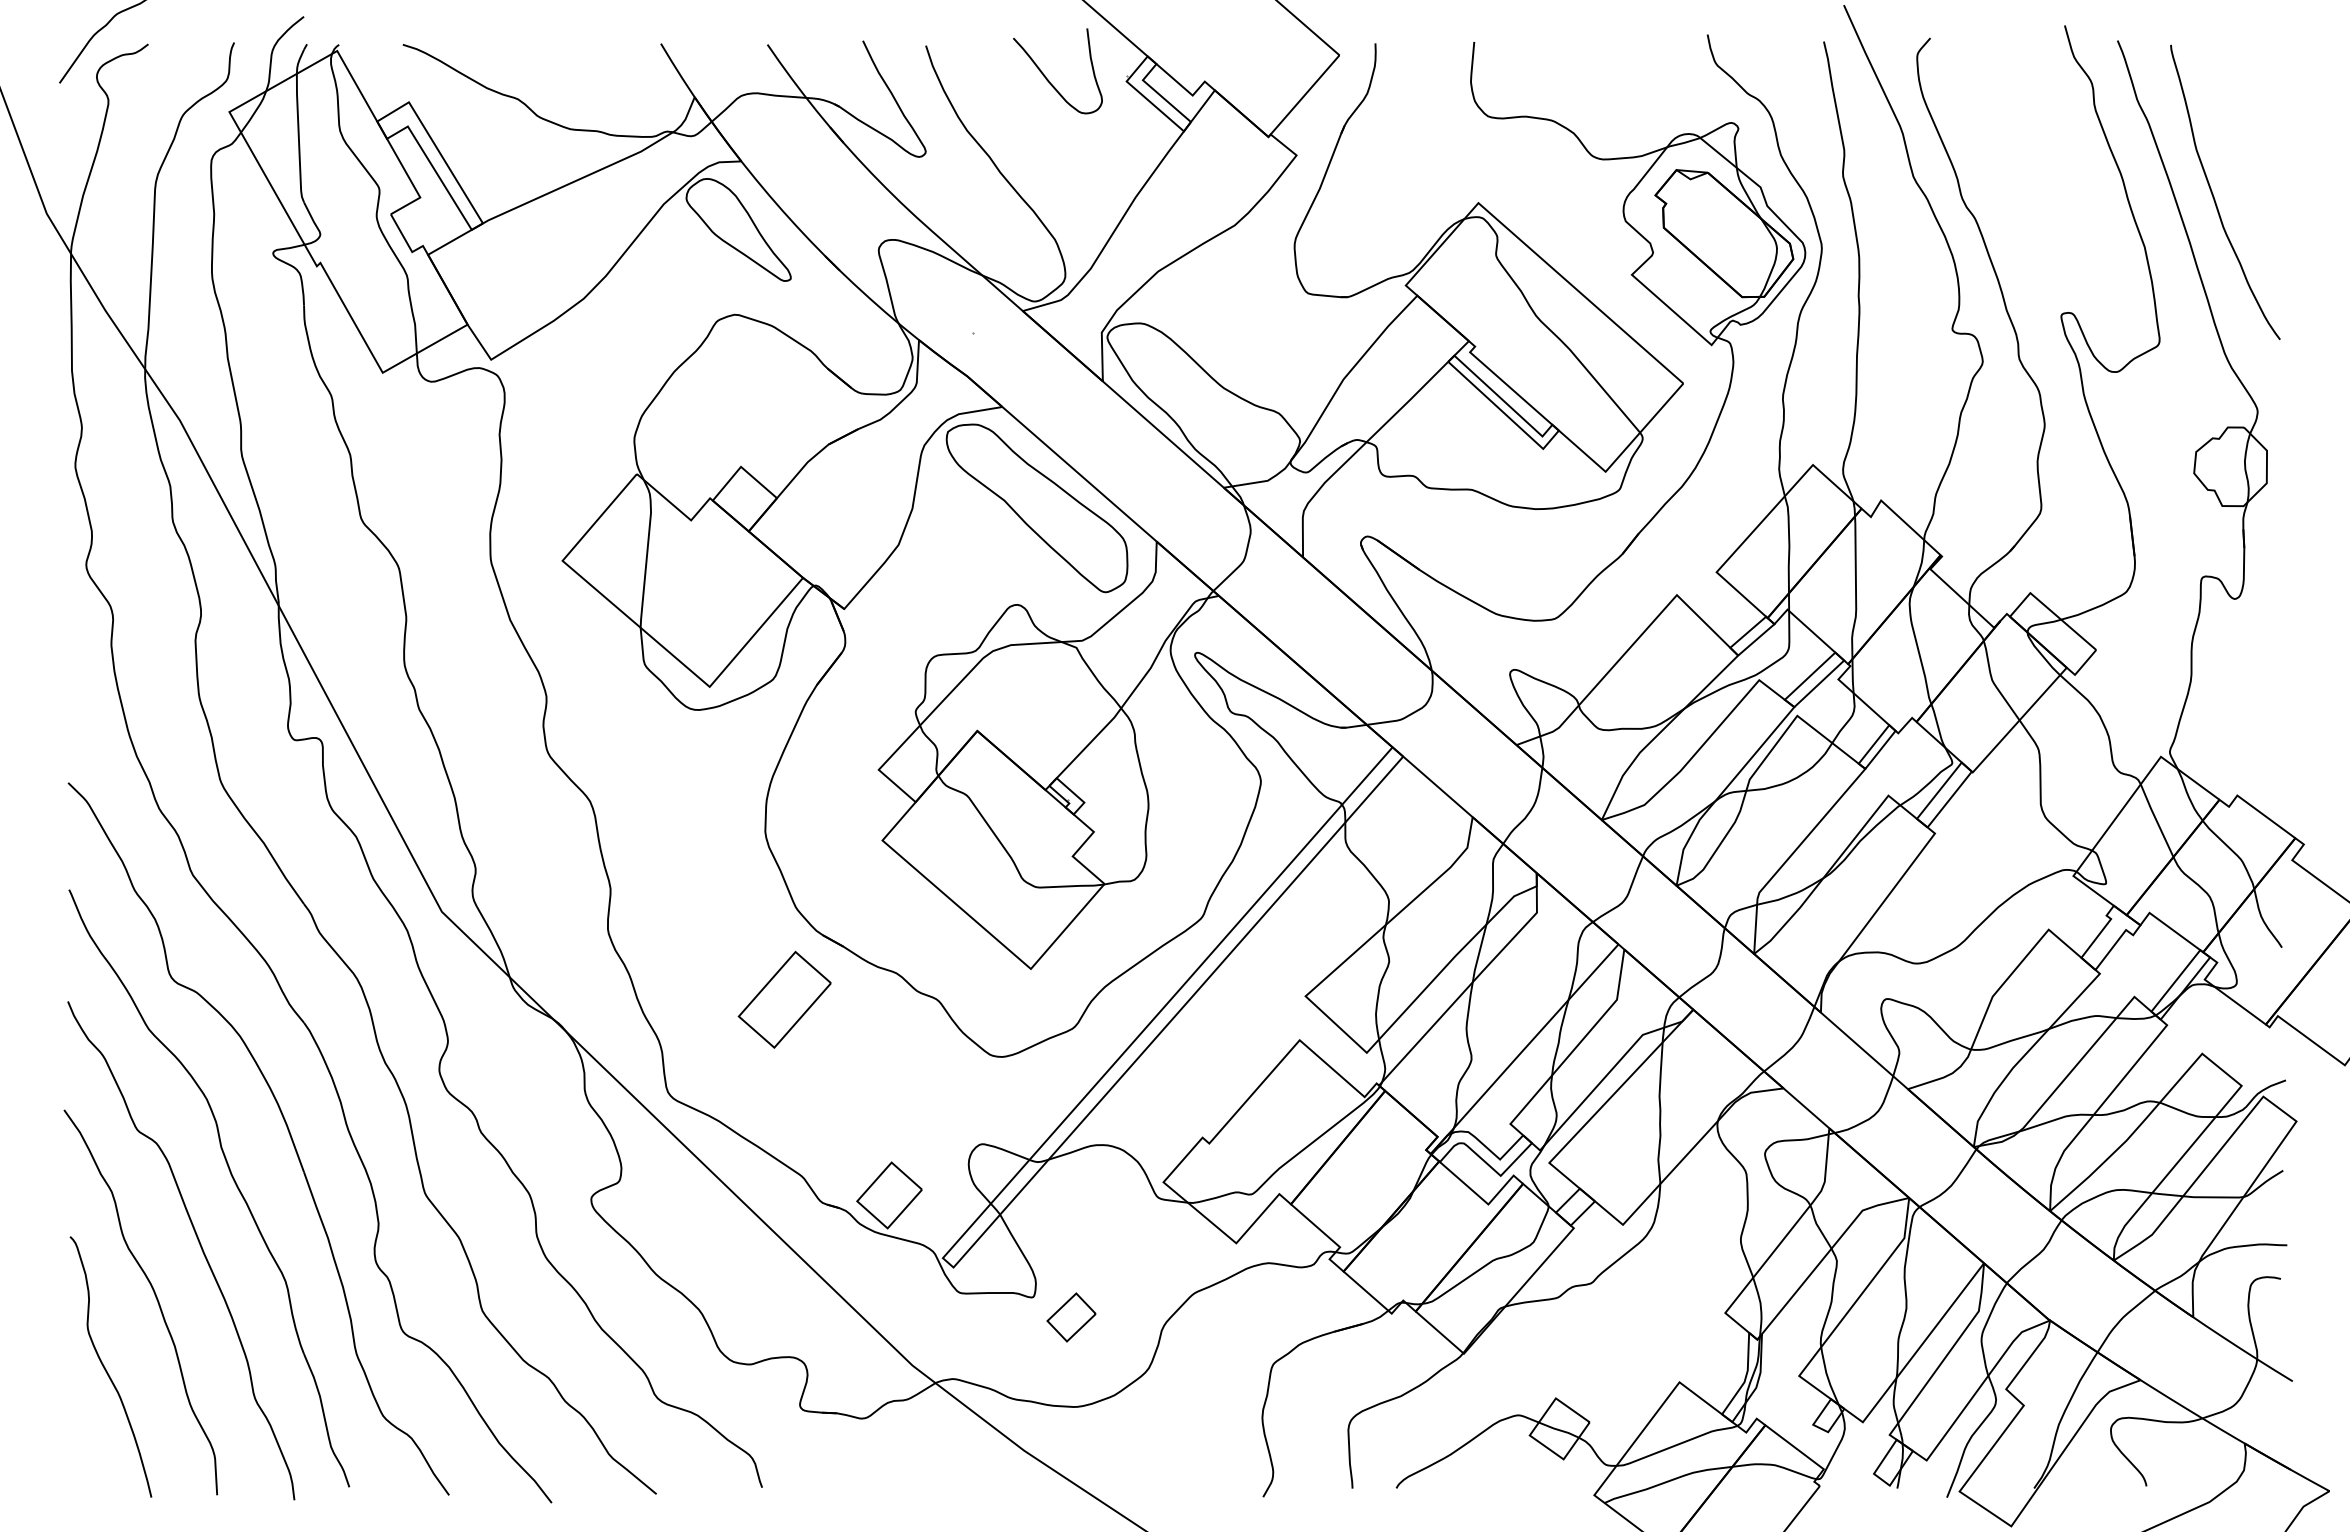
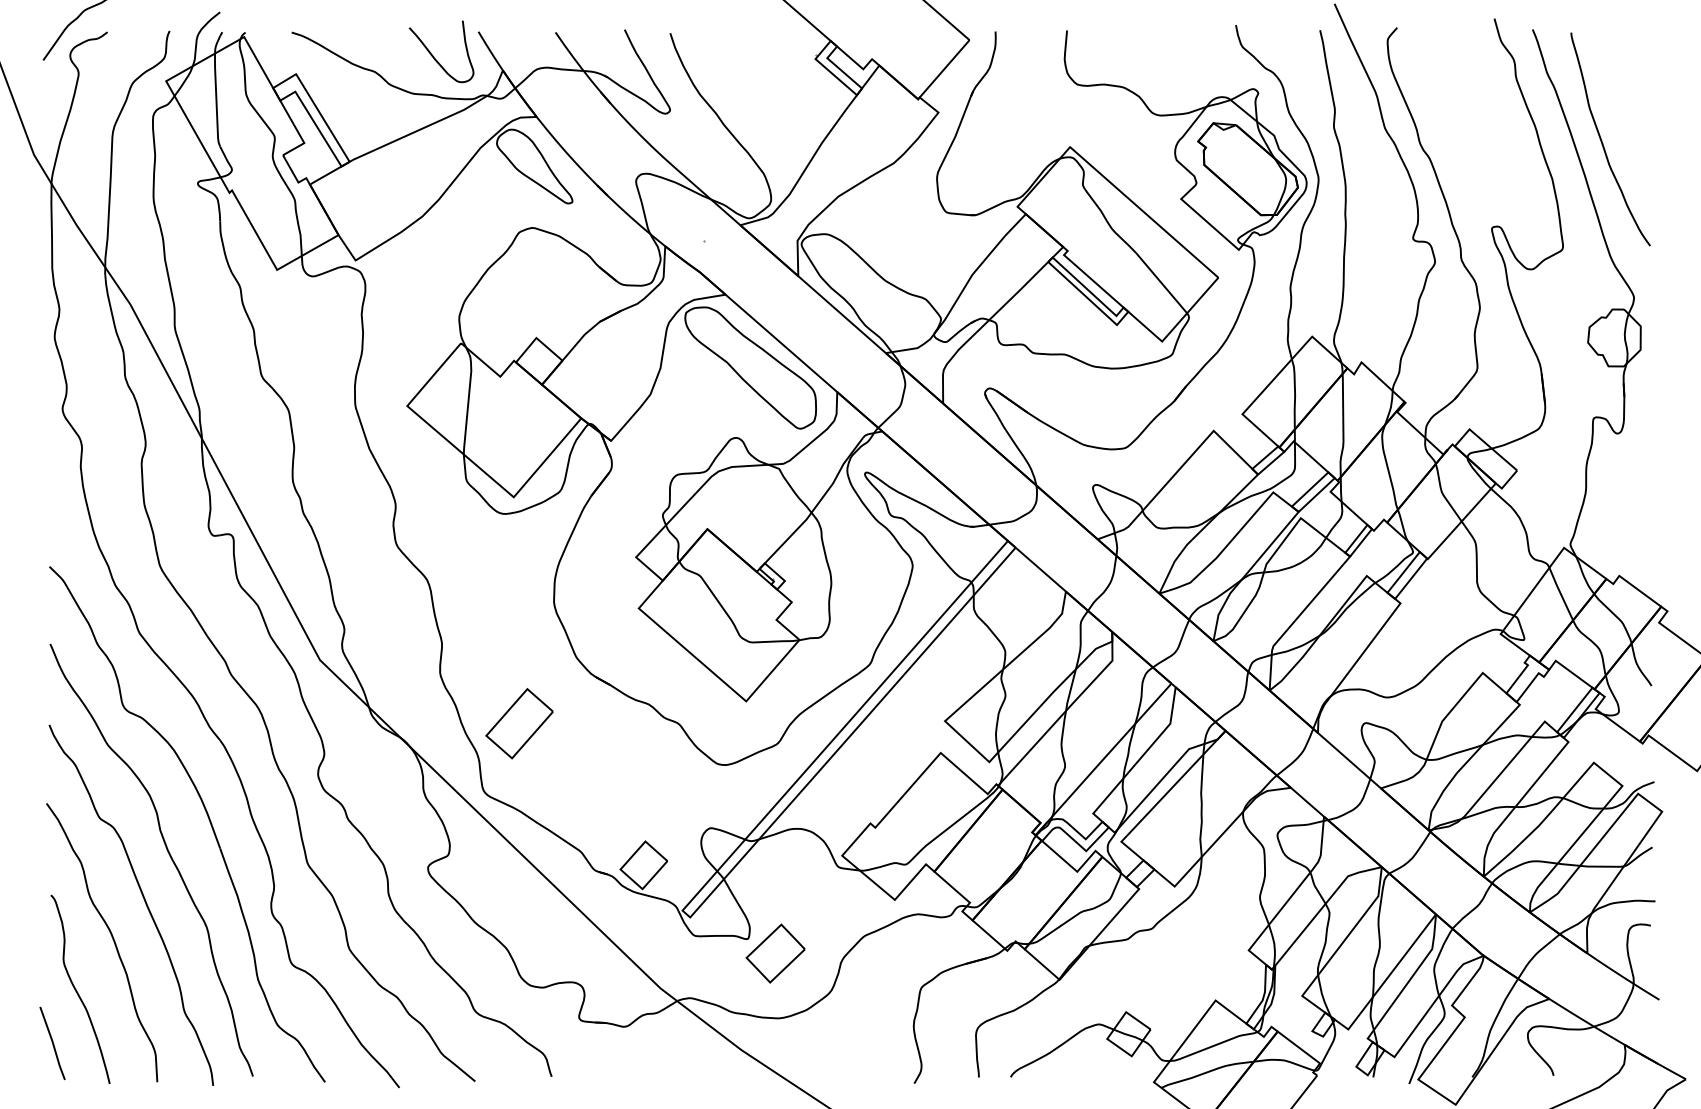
curve: (1048, 79) -> (434, 57), moved
part: (784, 999) -> (519, 723), moved
part: (1071, 1317) -> (775, 953), size x1.67
line: (72, 1441) -> (52, 1043), added

